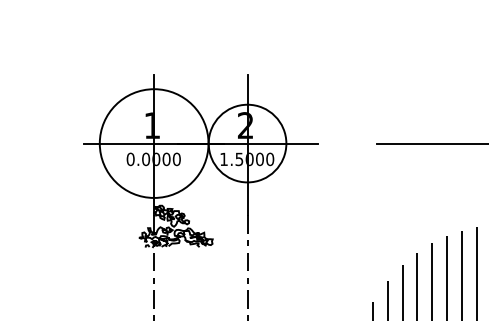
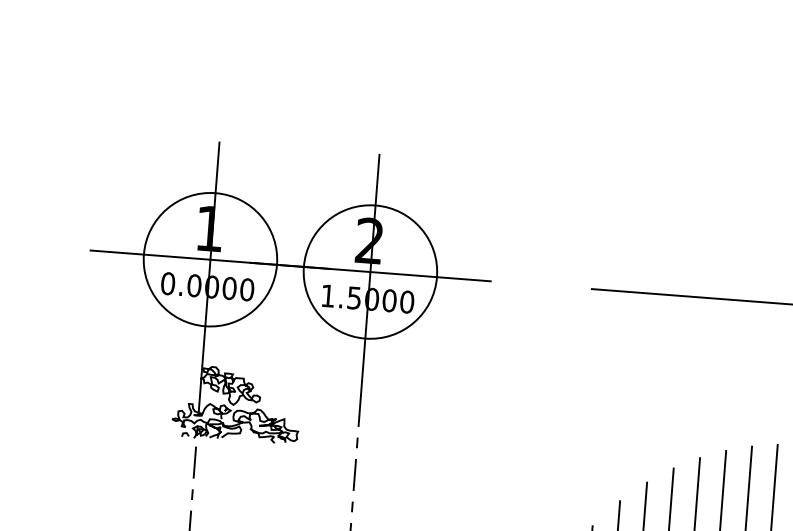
circle: (154, 143) -> (211, 259), size x0.71

